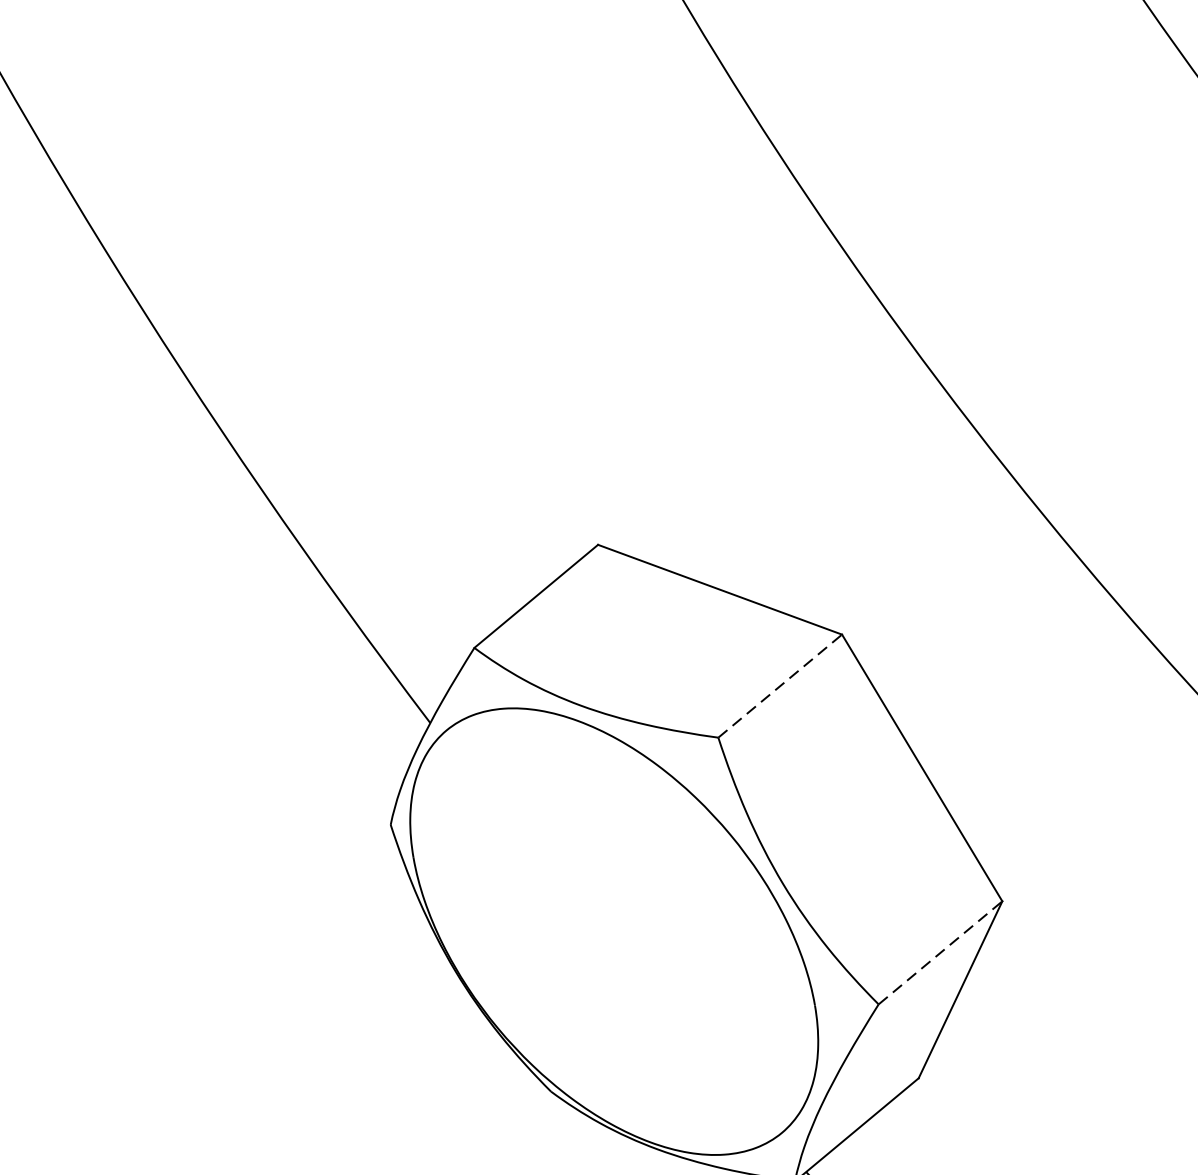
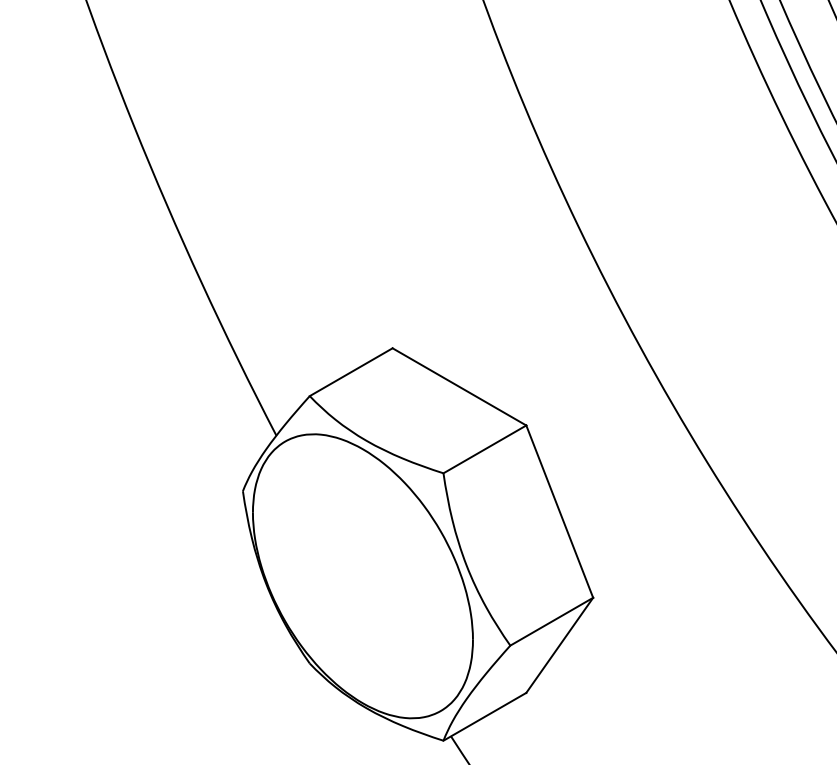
line: (779, 686) -> (484, 449), dashed -> solid
line: (940, 952) -> (551, 621), dashed -> solid

